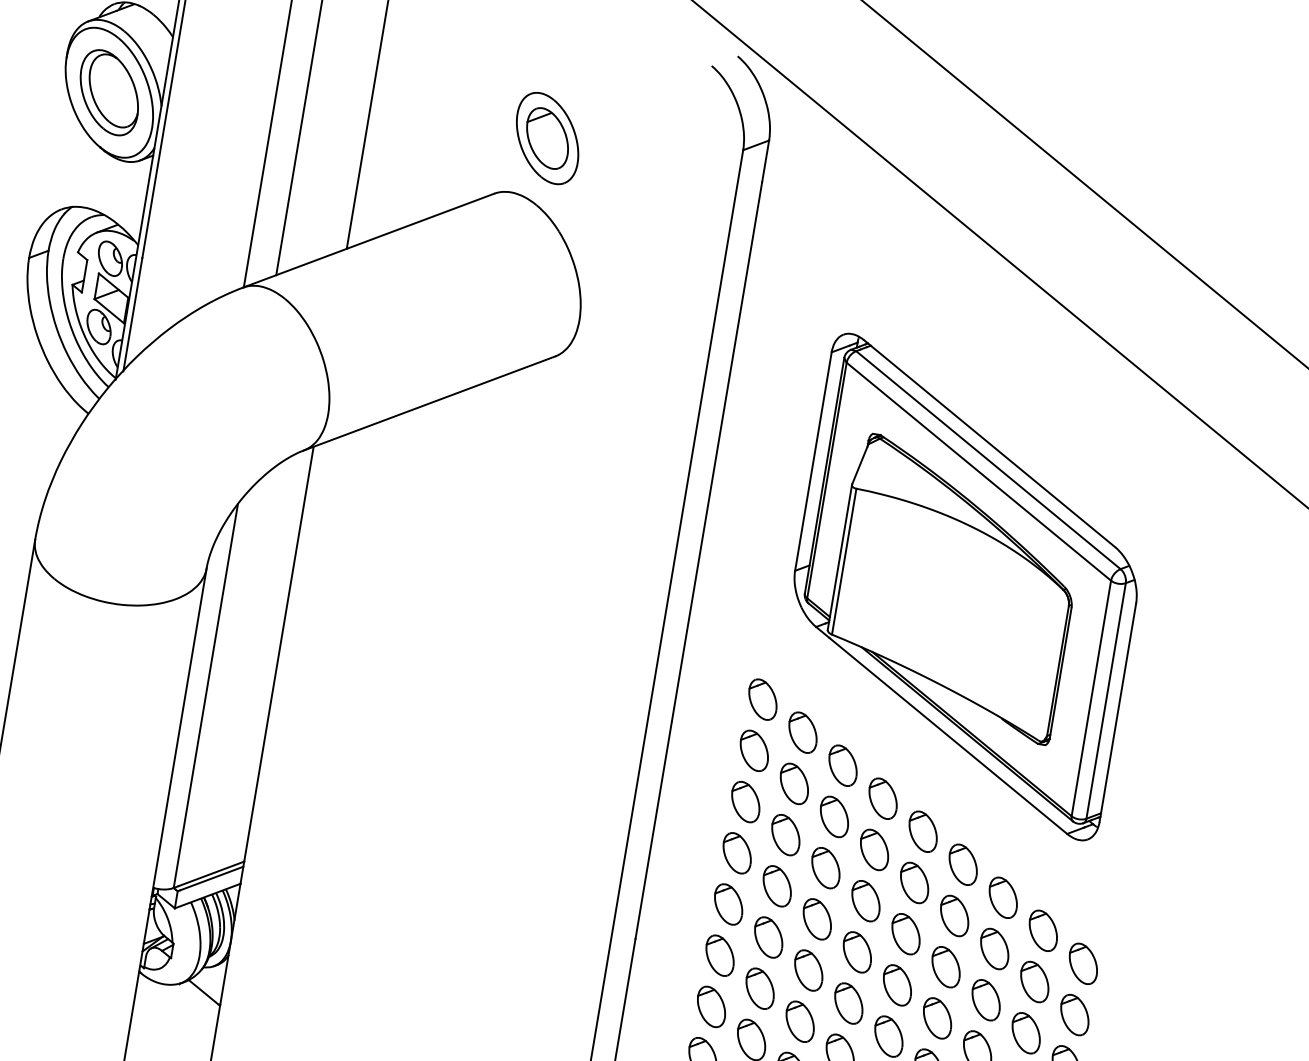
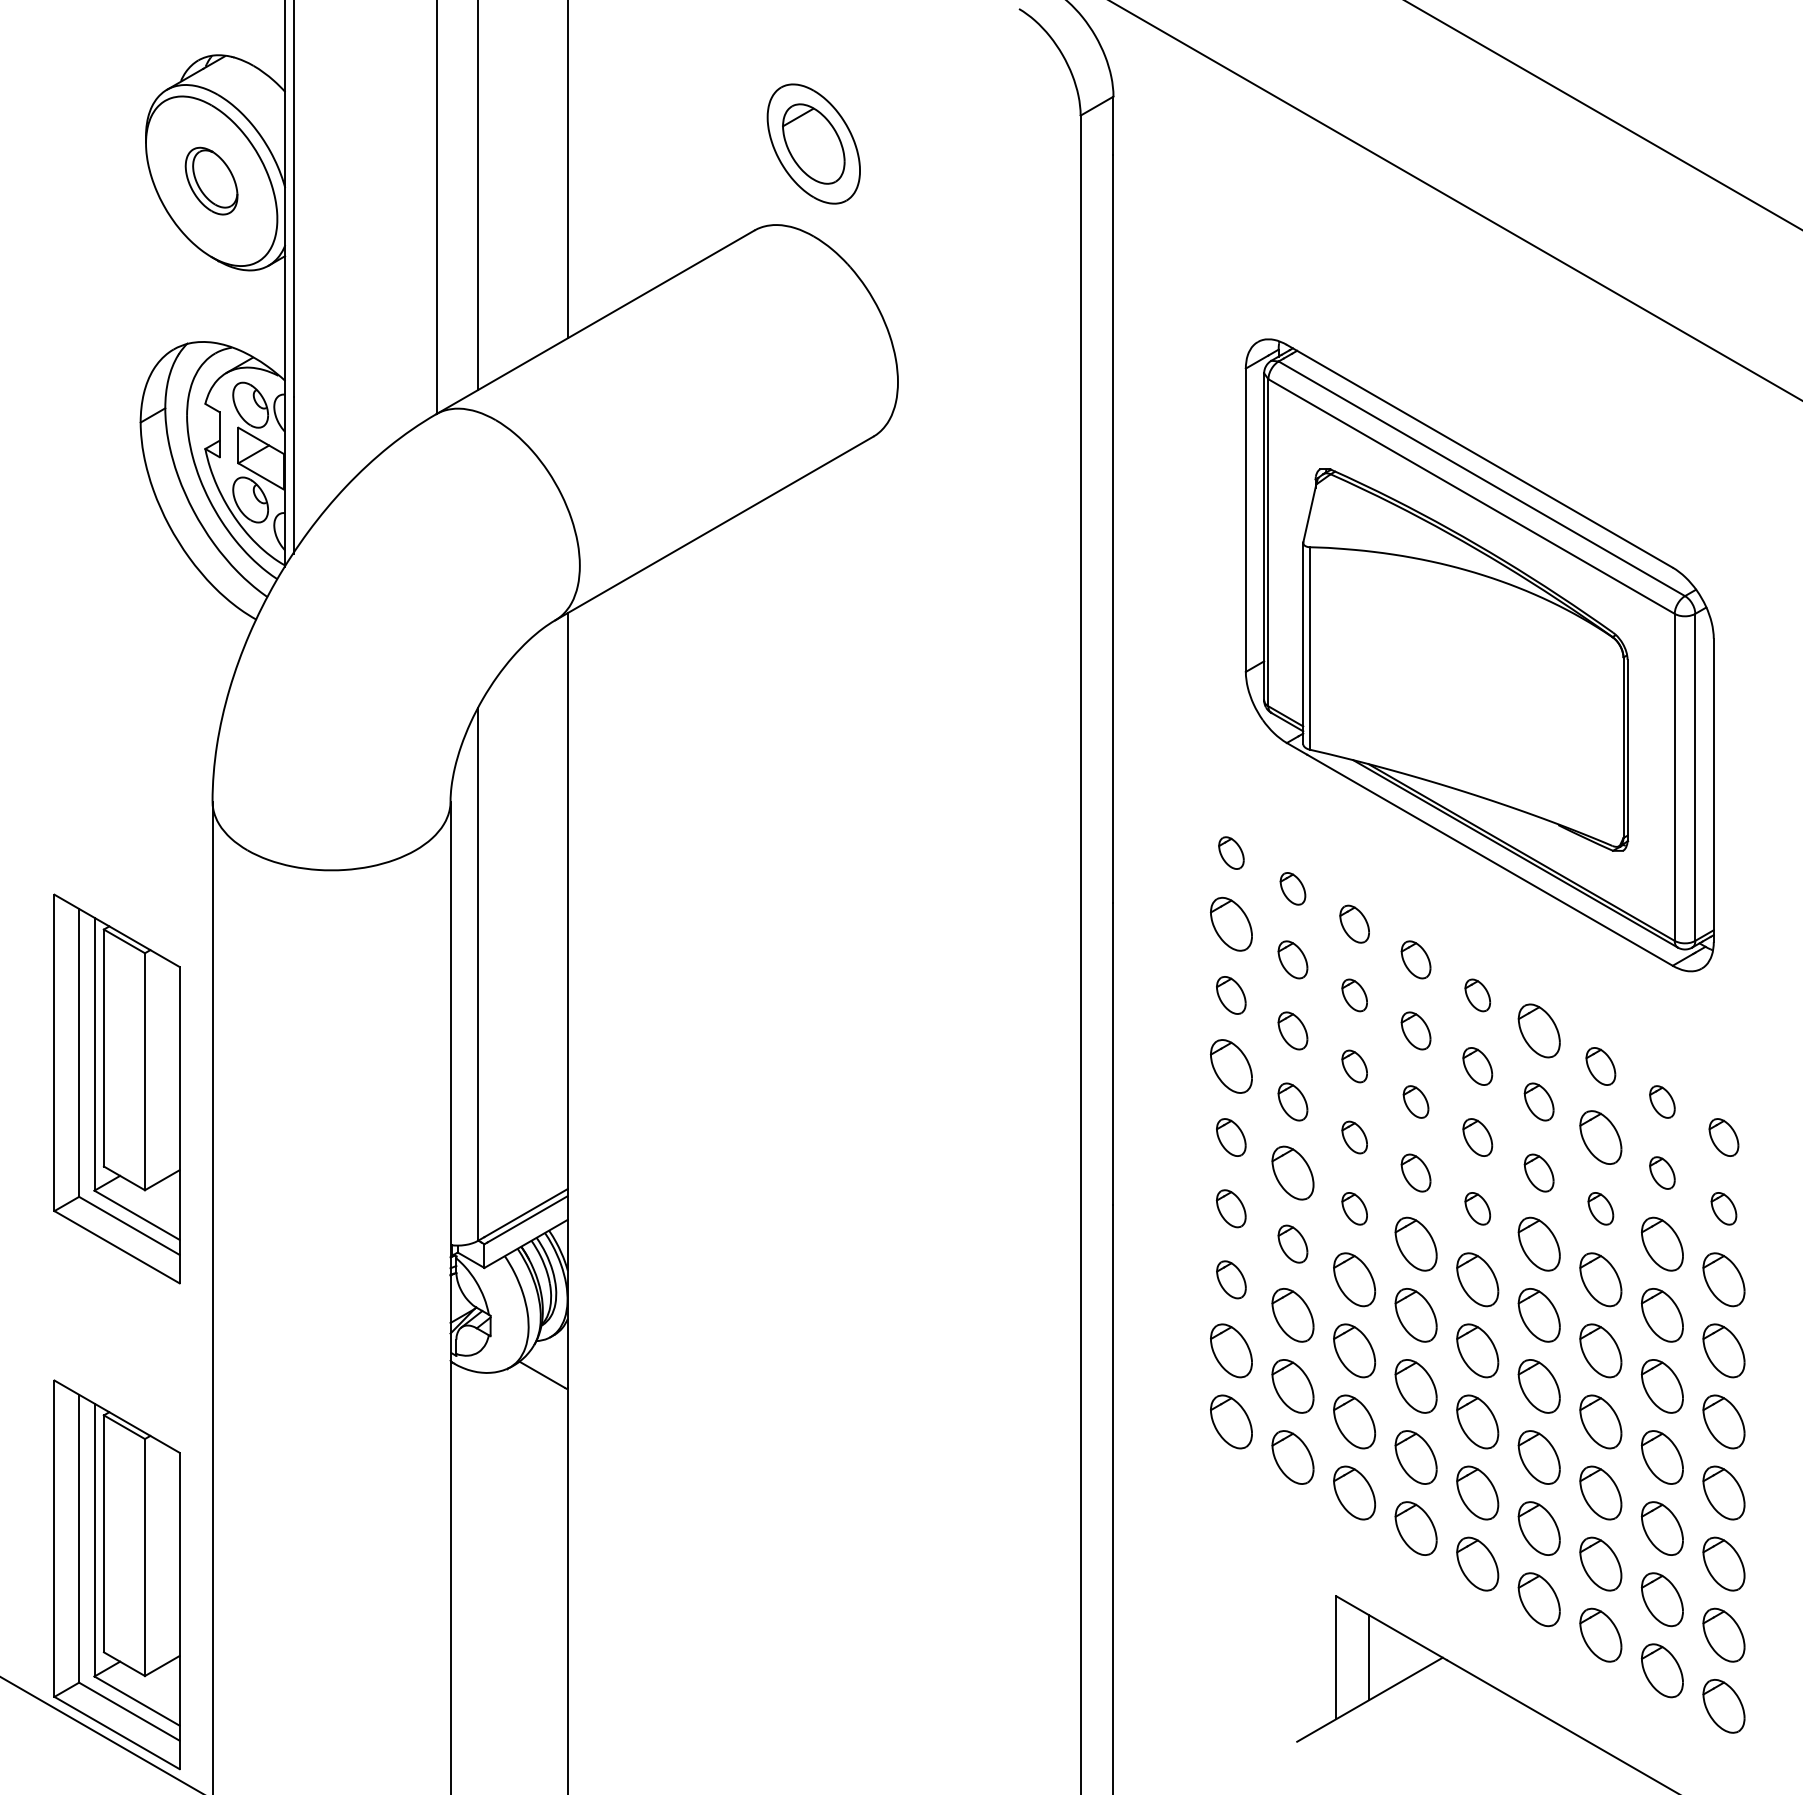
part: (109, 92) -> (211, 180), size x0.6
part: (763, 699) -> (1231, 852), size x0.6
part: (802, 732) -> (1292, 888), size x0.6
part: (843, 765) -> (1354, 923), size x0.7
part: (794, 783) -> (1292, 959), size x0.7
part: (882, 798) -> (1415, 959), size x0.7
part: (745, 802) -> (1230, 995), size x0.7
part: (834, 816) -> (1354, 995), size x0.6
part: (922, 831) -> (1477, 995), size x0.6
part: (785, 834) -> (1292, 1030), size x0.7
part: (874, 849) -> (1415, 1030), size x0.7
part: (825, 868) -> (1354, 1066), size x0.6
part: (914, 882) -> (1477, 1066), size x0.7
part: (776, 885) -> (1292, 1101), size x0.7
part: (1003, 897) -> (1600, 1066), size x0.7
part: (865, 900) -> (1415, 1101), size x0.6
part: (727, 904) -> (1230, 1137), size x0.7
part: (954, 915) -> (1538, 1101), size x0.7
part: (817, 919) -> (1354, 1137), size x0.6
part: (1043, 930) -> (1662, 1101), size x0.6
part: (905, 934) -> (1477, 1137), size x0.7
part: (856, 951) -> (1415, 1172), size x0.7
part: (719, 955) -> (1230, 1208), size x0.7
part: (1083, 963) -> (1723, 1137), size x0.7
part: (945, 966) -> (1538, 1172), size x0.7
part: (808, 970) -> (1354, 1208), size x0.6
part: (1034, 981) -> (1662, 1172), size x0.6
part: (897, 985) -> (1477, 1208), size x0.6
part: (759, 988) -> (1292, 1243), size x0.7
part: (985, 1000) -> (1600, 1208), size x0.6
part: (711, 1006) -> (1231, 1279), size x0.7
part: (1074, 1014) -> (1723, 1208), size x0.6

